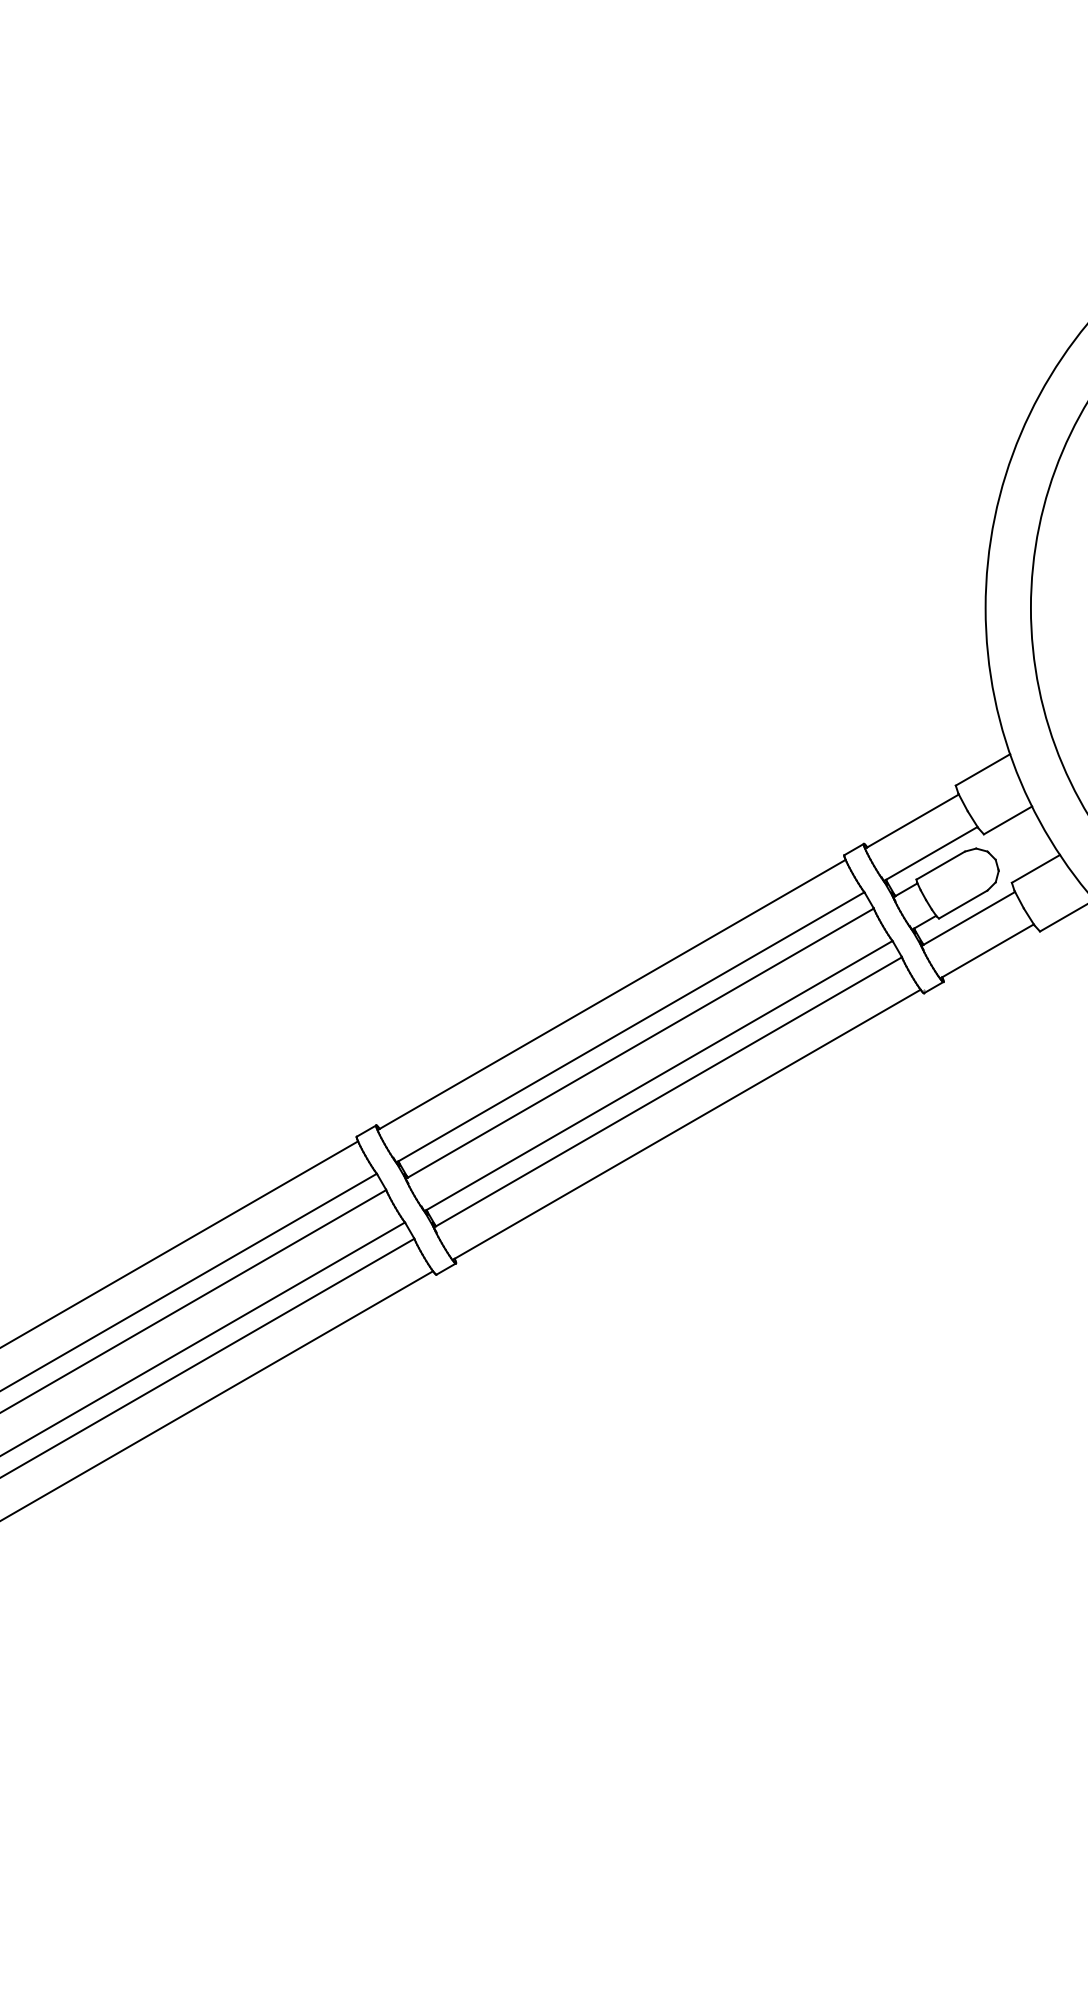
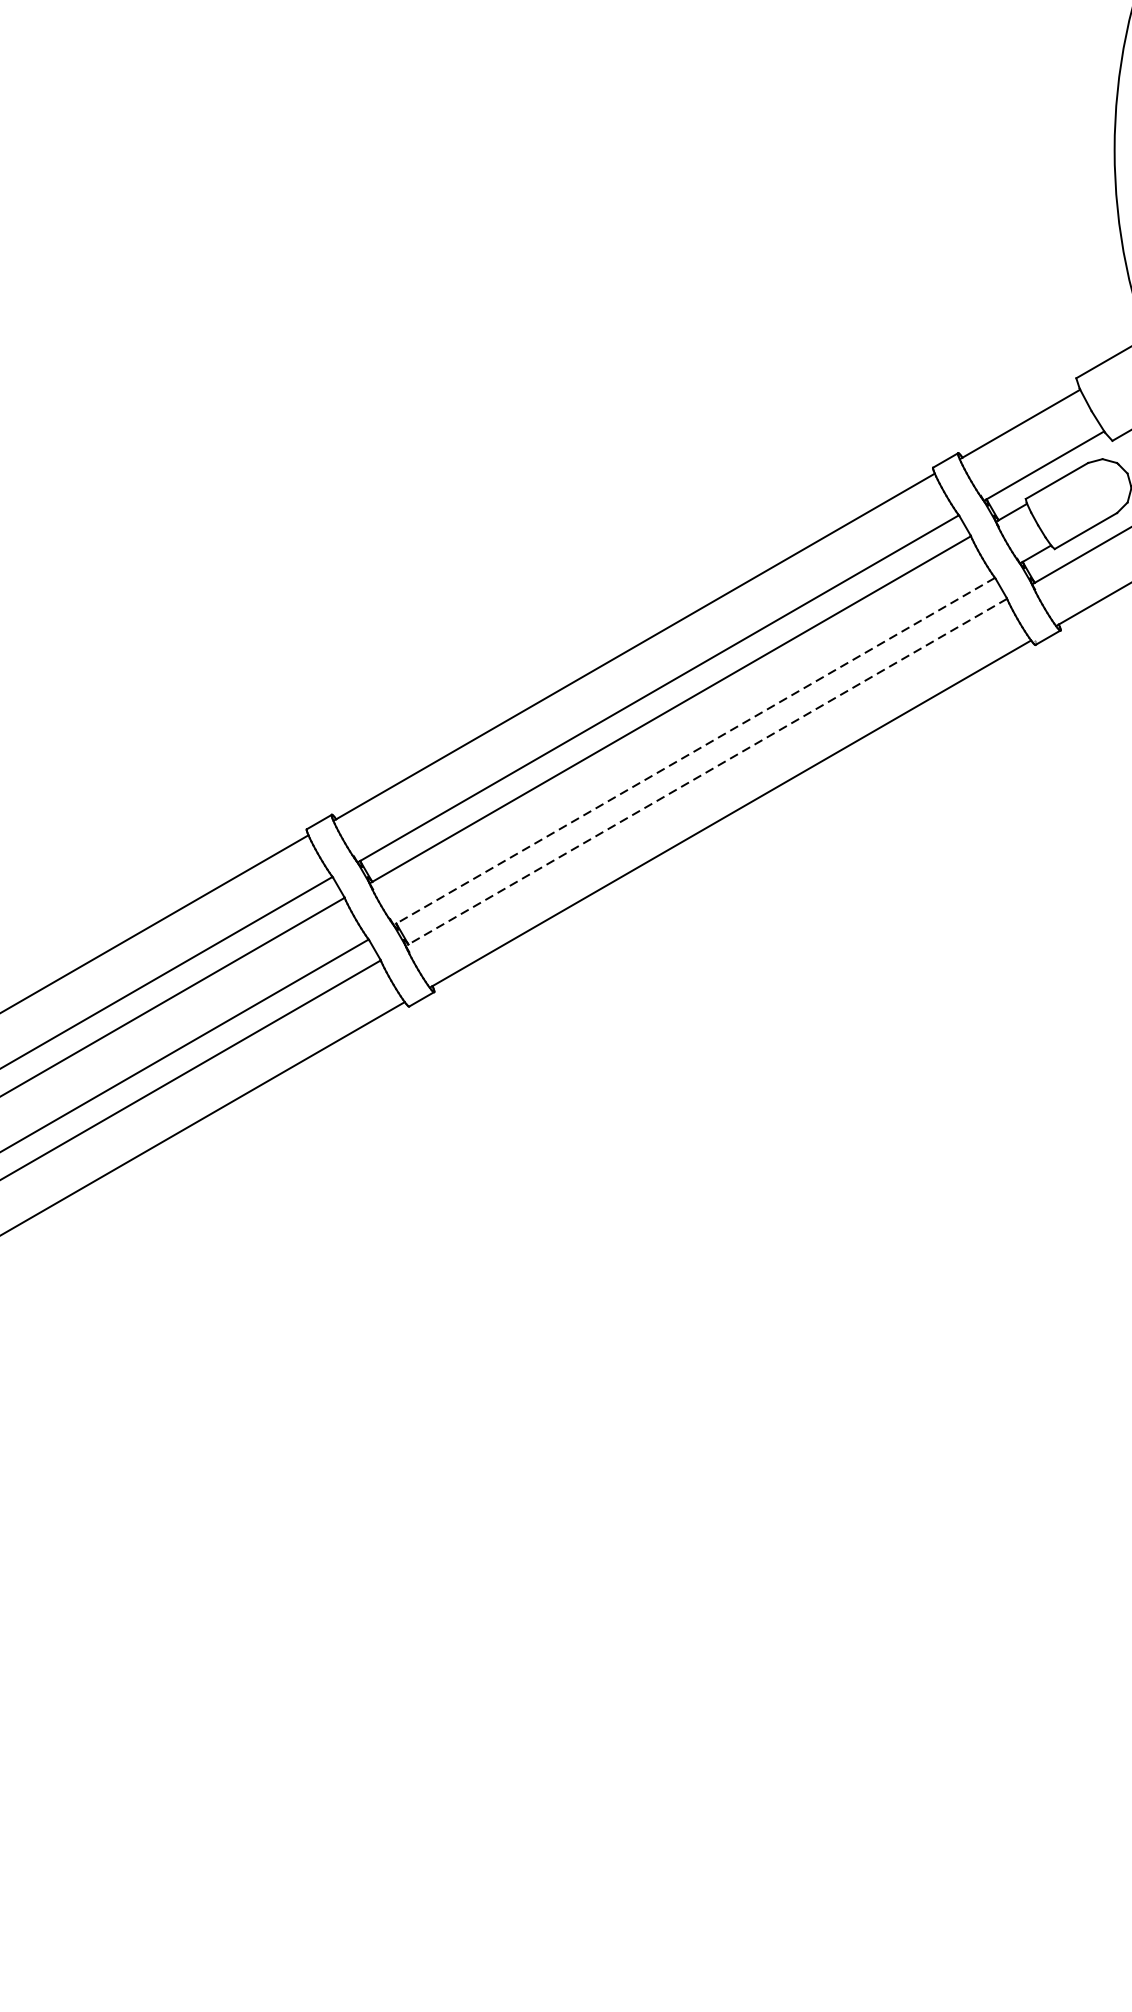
line: (658, 1075) -> (694, 750), solid -> dashed
line: (668, 1092) -> (707, 772), solid -> dashed

